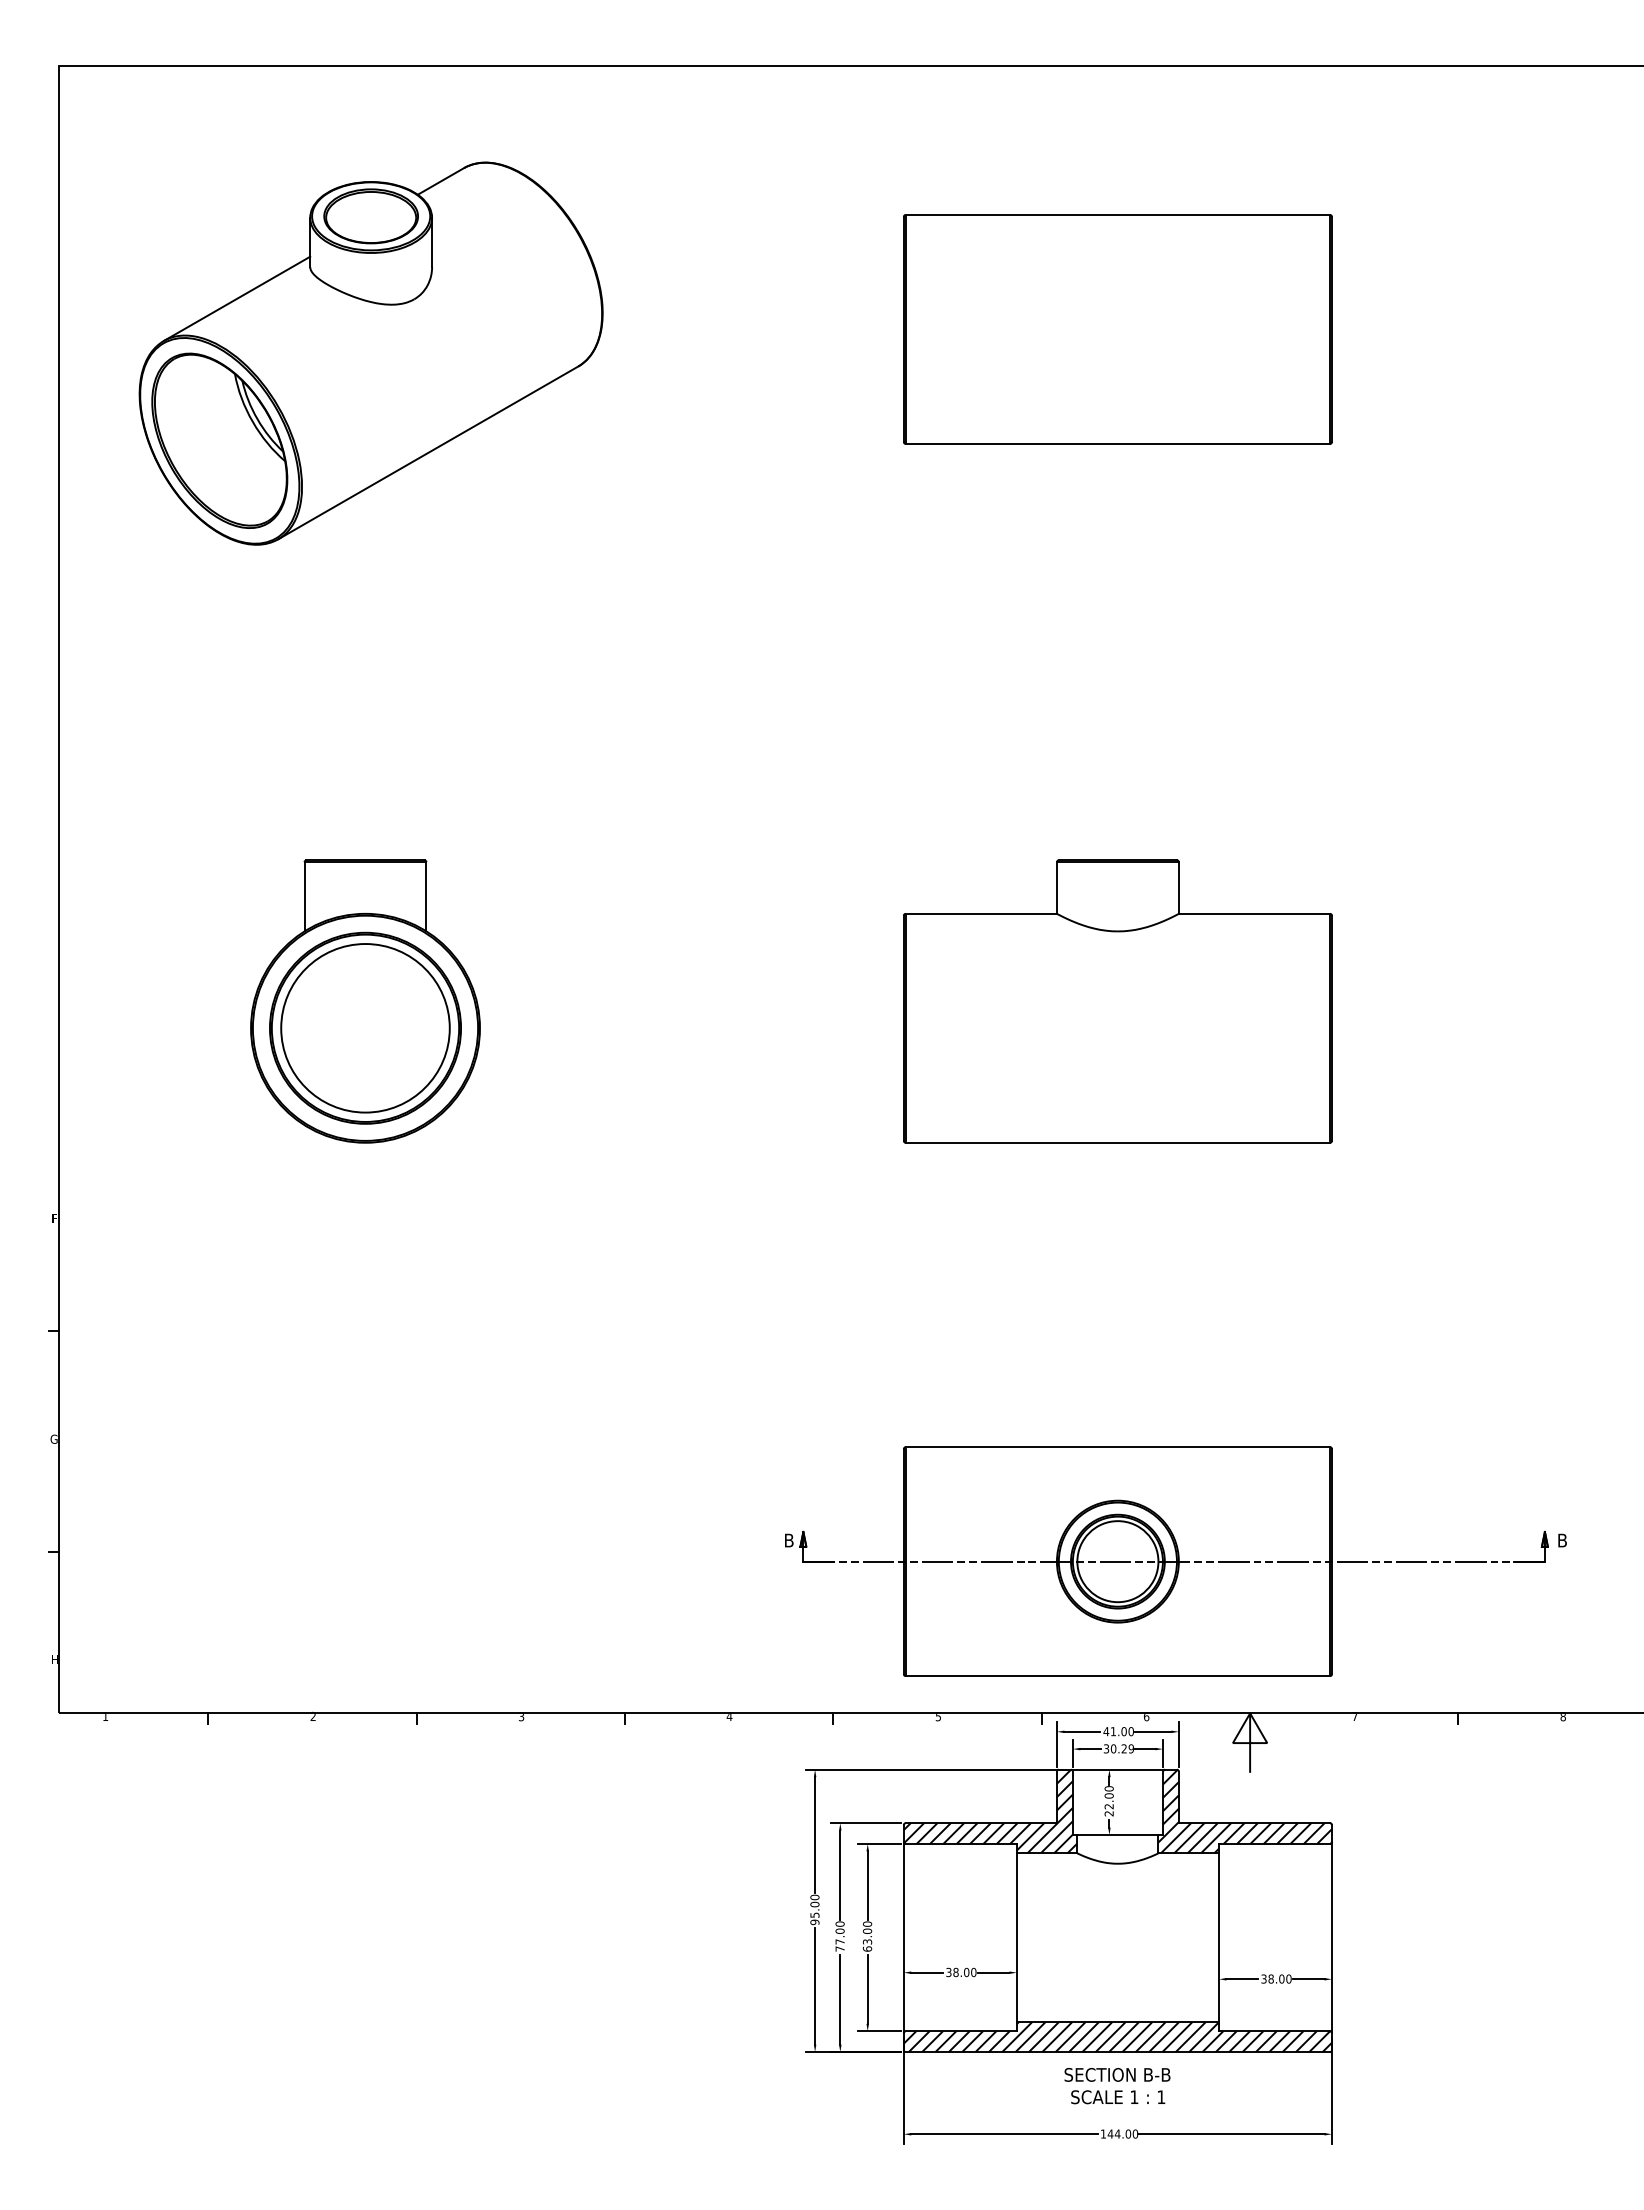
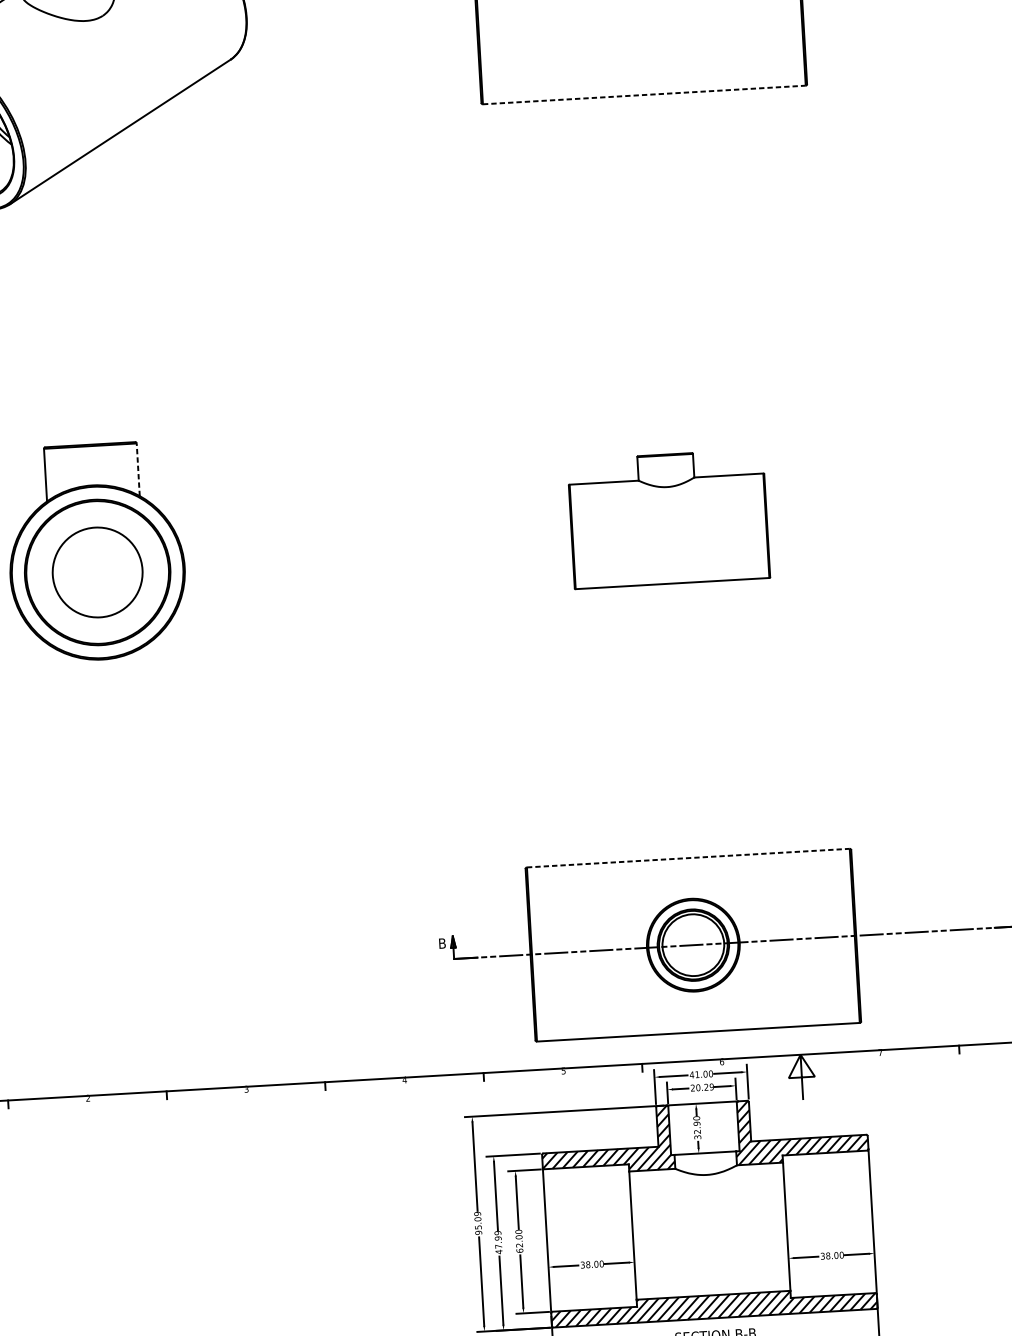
line: (1118, 443) -> (644, 94), solid -> dashed
line: (426, 896) -> (138, 469), solid -> dashed
part: (1117, 1001) -> (668, 519), size x0.6
circle: (365, 1028) -> (97, 572), size x0.7
line: (1118, 1447) -> (688, 858), solid -> dashed
text: (1106, 1749) -> (692, 1088), 30.29 -> 20.29
text: (1109, 1804) -> (697, 1130), 22.00 -> 32.90
text: (814, 1897) -> (477, 1213), 95.00 -> 95.09
text: (839, 1936) -> (498, 1242), 77.00 -> 47.99
text: (867, 1941) -> (519, 1245), 63.00 -> 62.00

